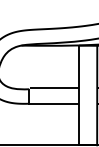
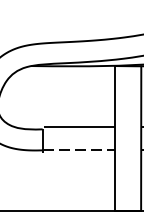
line: (54, 103) -> (79, 150), solid -> dashed

